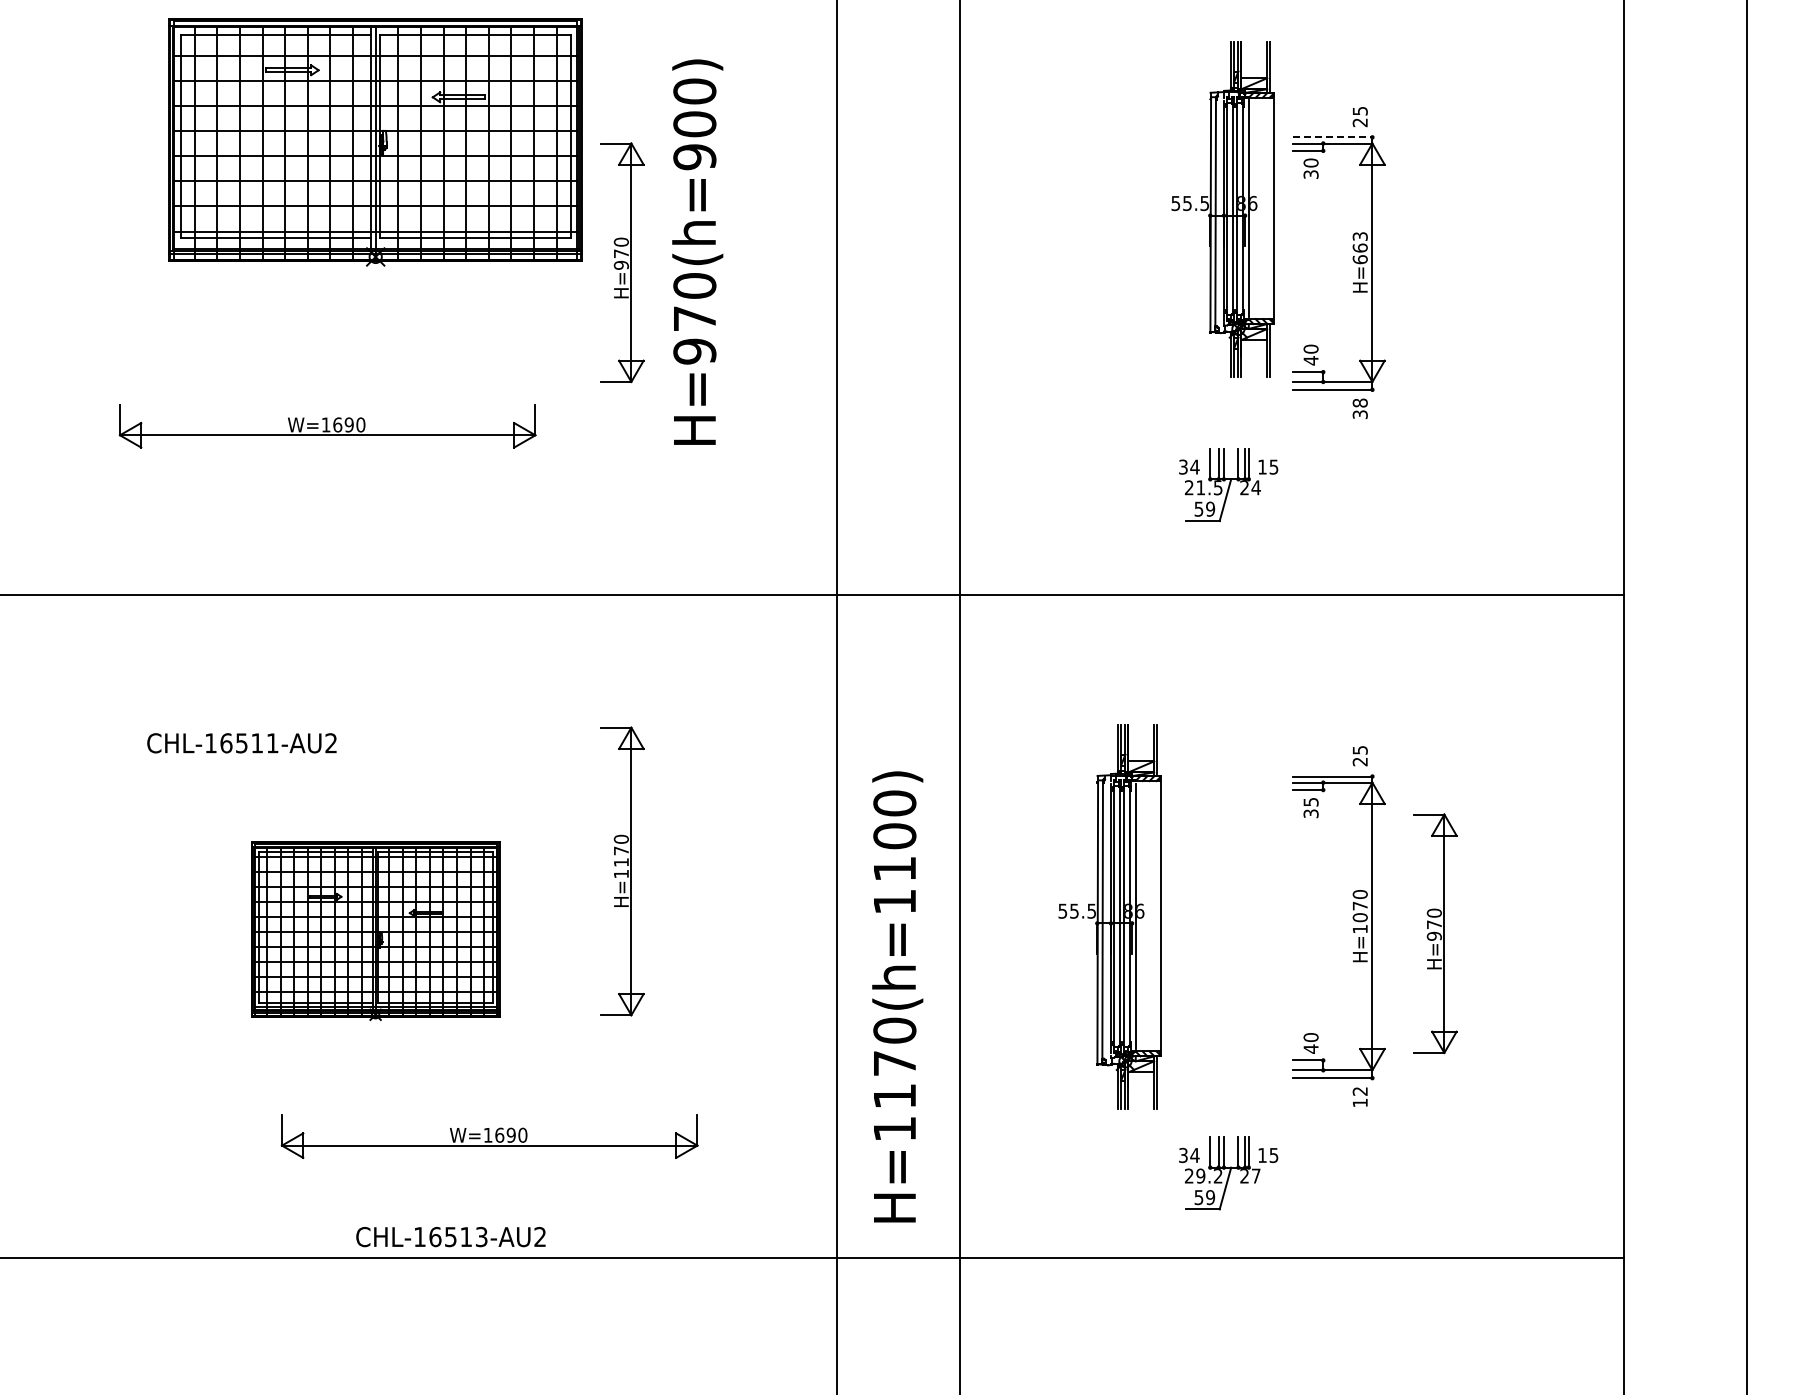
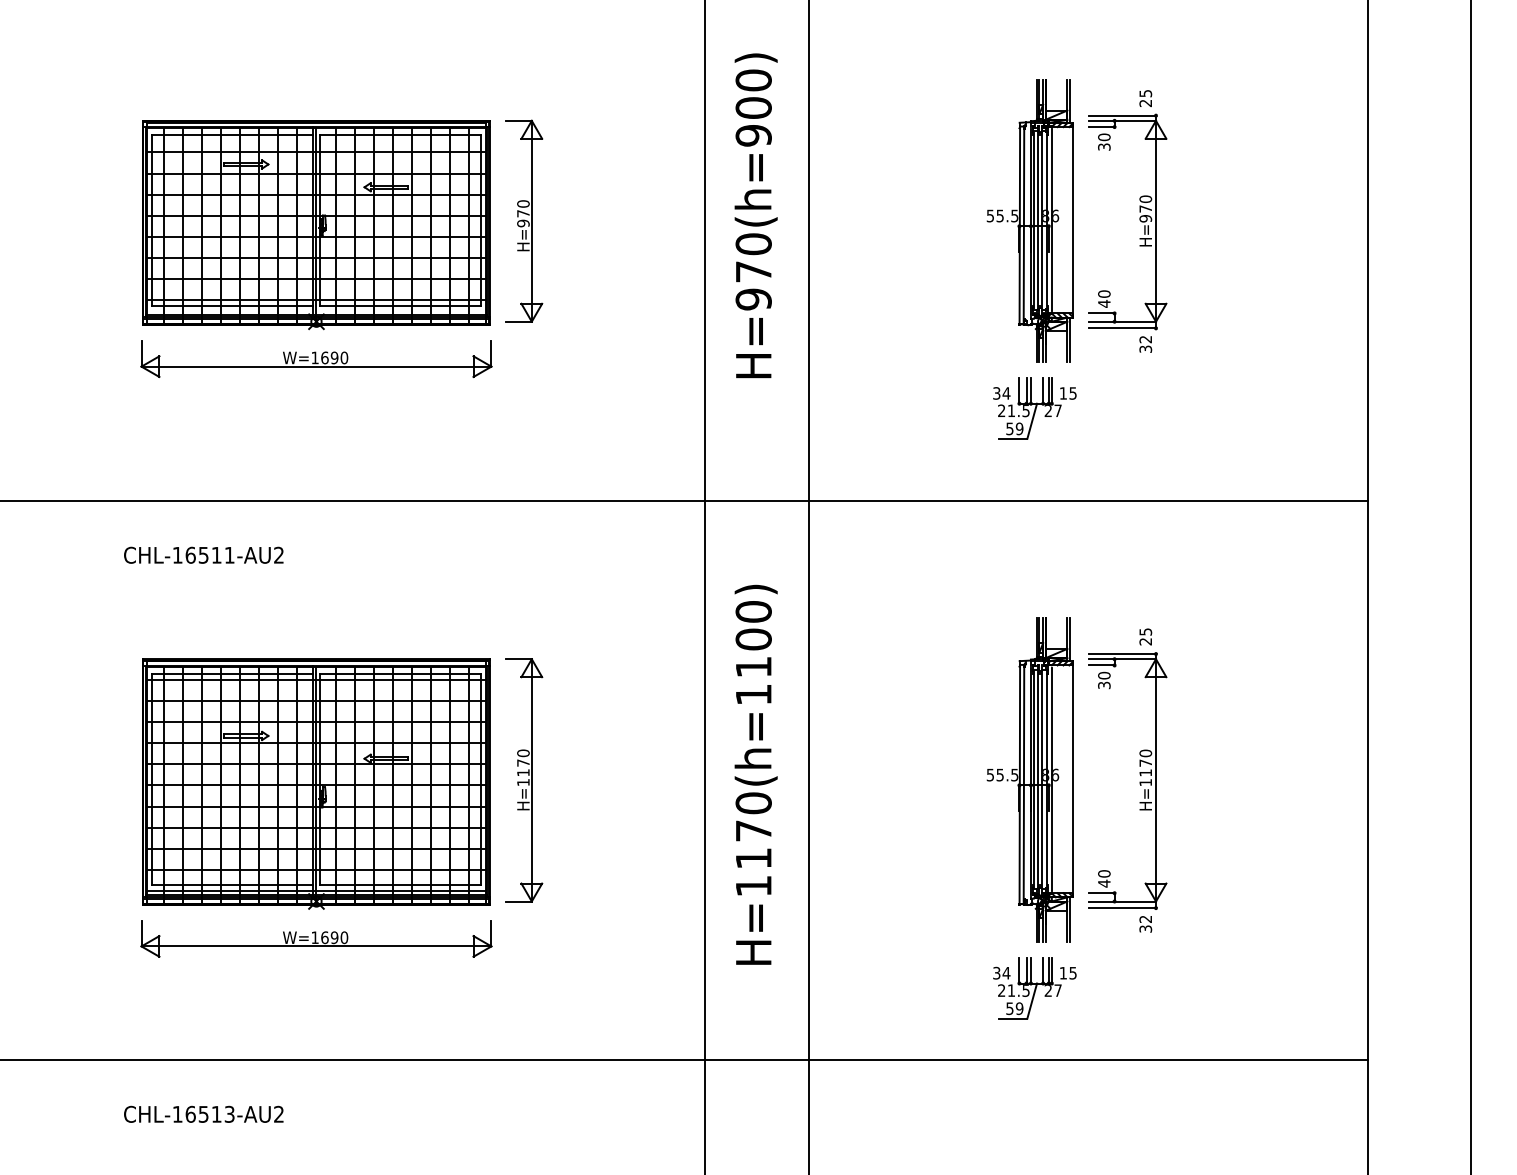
line: (1332, 137) -> (1122, 115), dashed -> solid
part: (375, 142) -> (316, 225), moved
part: (1222, 209) -> (1029, 221), moved
text: (1359, 248) -> (1145, 209), H=663 -> H=970
text: (697, 251) -> (755, 215), moved
text: (1359, 402) -> (1145, 339), 38 -> 32
part: (327, 426) -> (316, 359), moved
text: (1255, 487) -> (1057, 410), 24 -> 27
text: (241, 743) -> (203, 555), moved
text: (1310, 801) -> (1103, 675), 35 -> 30
part: (622, 871) -> (524, 780), moved
part: (1109, 916) -> (1029, 779), moved
text: (1359, 917) -> (1145, 772), H=1070 -> H=1170
part: (375, 931) -> (316, 784), size x1.67
part: (1435, 933) -> (1209, 786), removed
text: (897, 996) -> (755, 774), moved
text: (1359, 1102) -> (1145, 928), 12 -> 32
part: (489, 1136) -> (316, 938), moved
text: (1209, 1175) -> (1018, 990), 29.2 -> 21.5
text: (450, 1237) -> (203, 1114), moved

